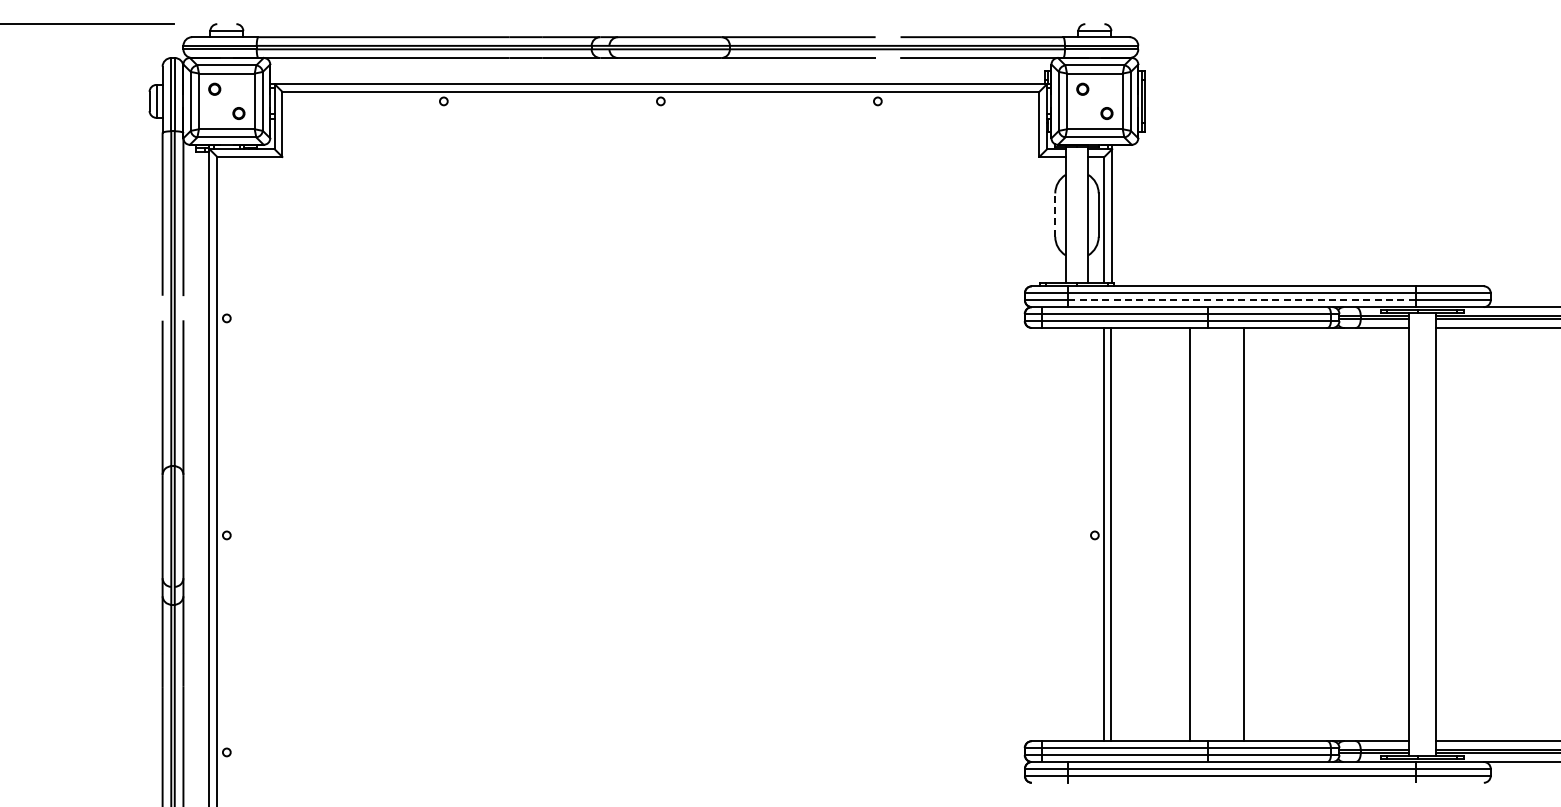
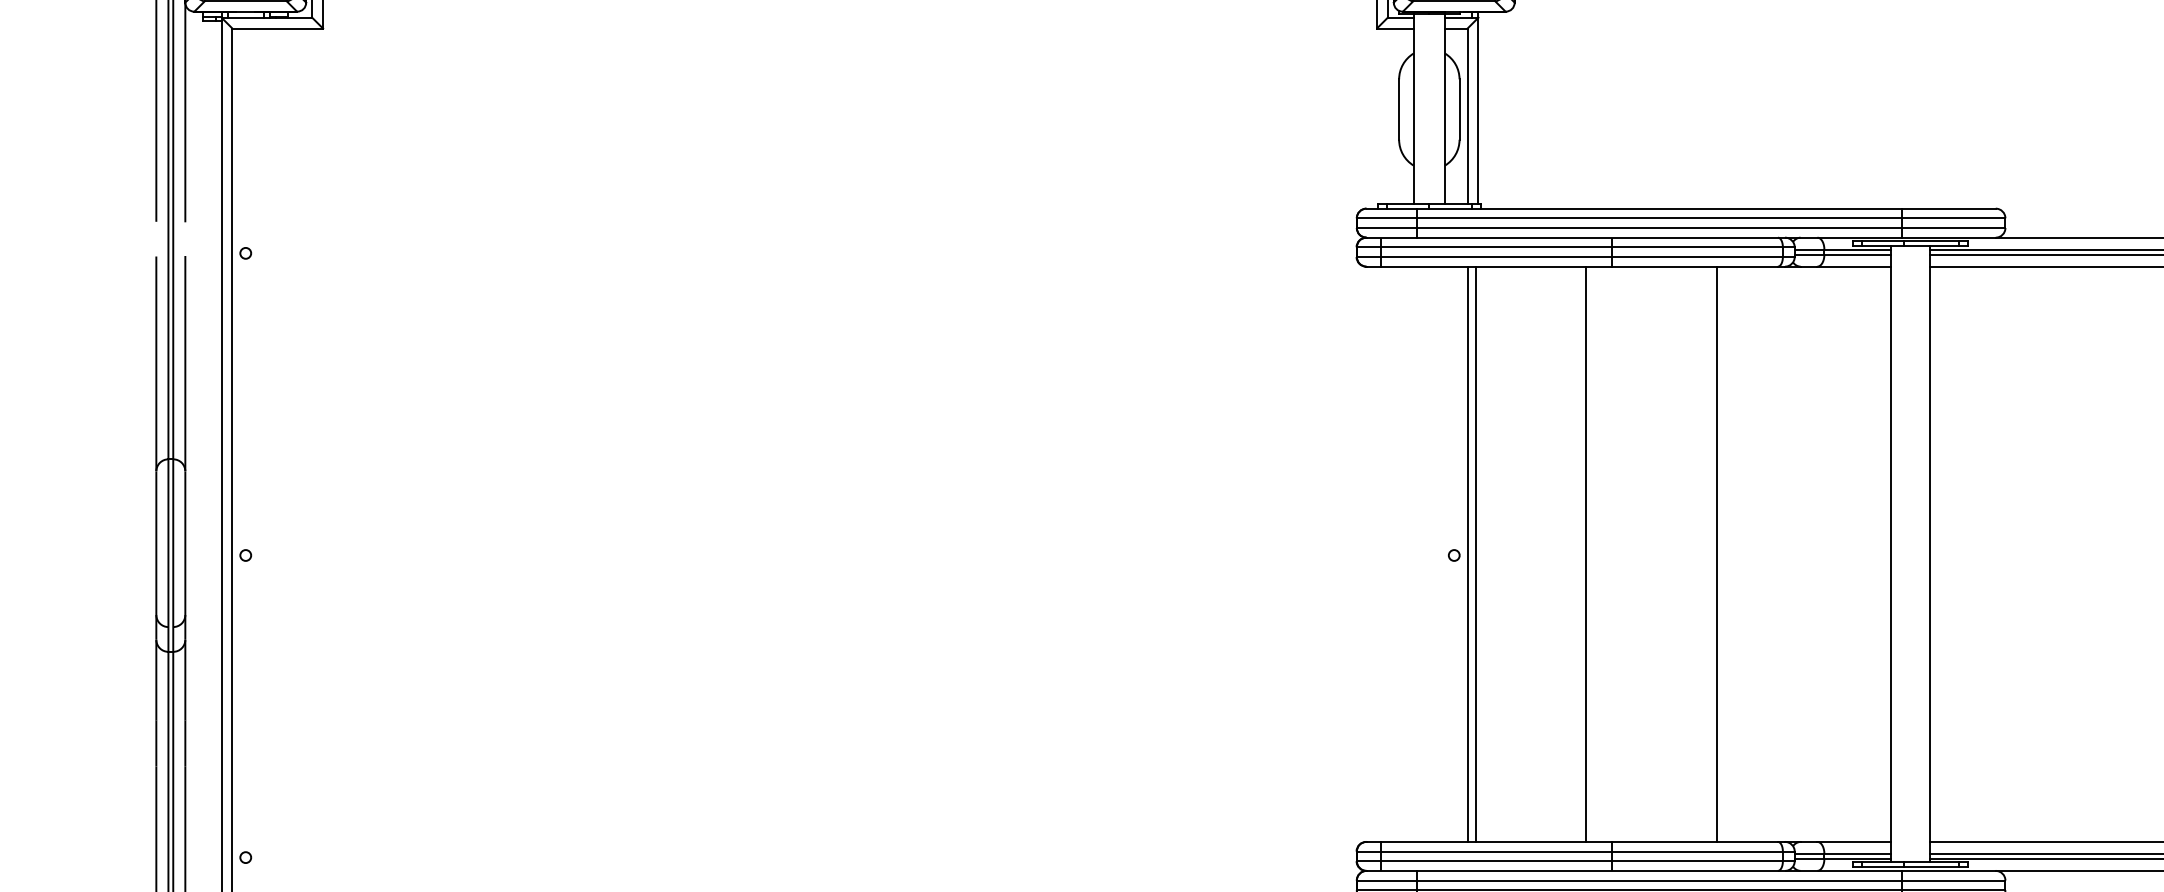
line: (1055, 215) -> (1399, 110), dashed -> solid
line: (1242, 300) -> (1659, 228), dashed -> solid
line: (1243, 534) -> (1716, 554), moved

